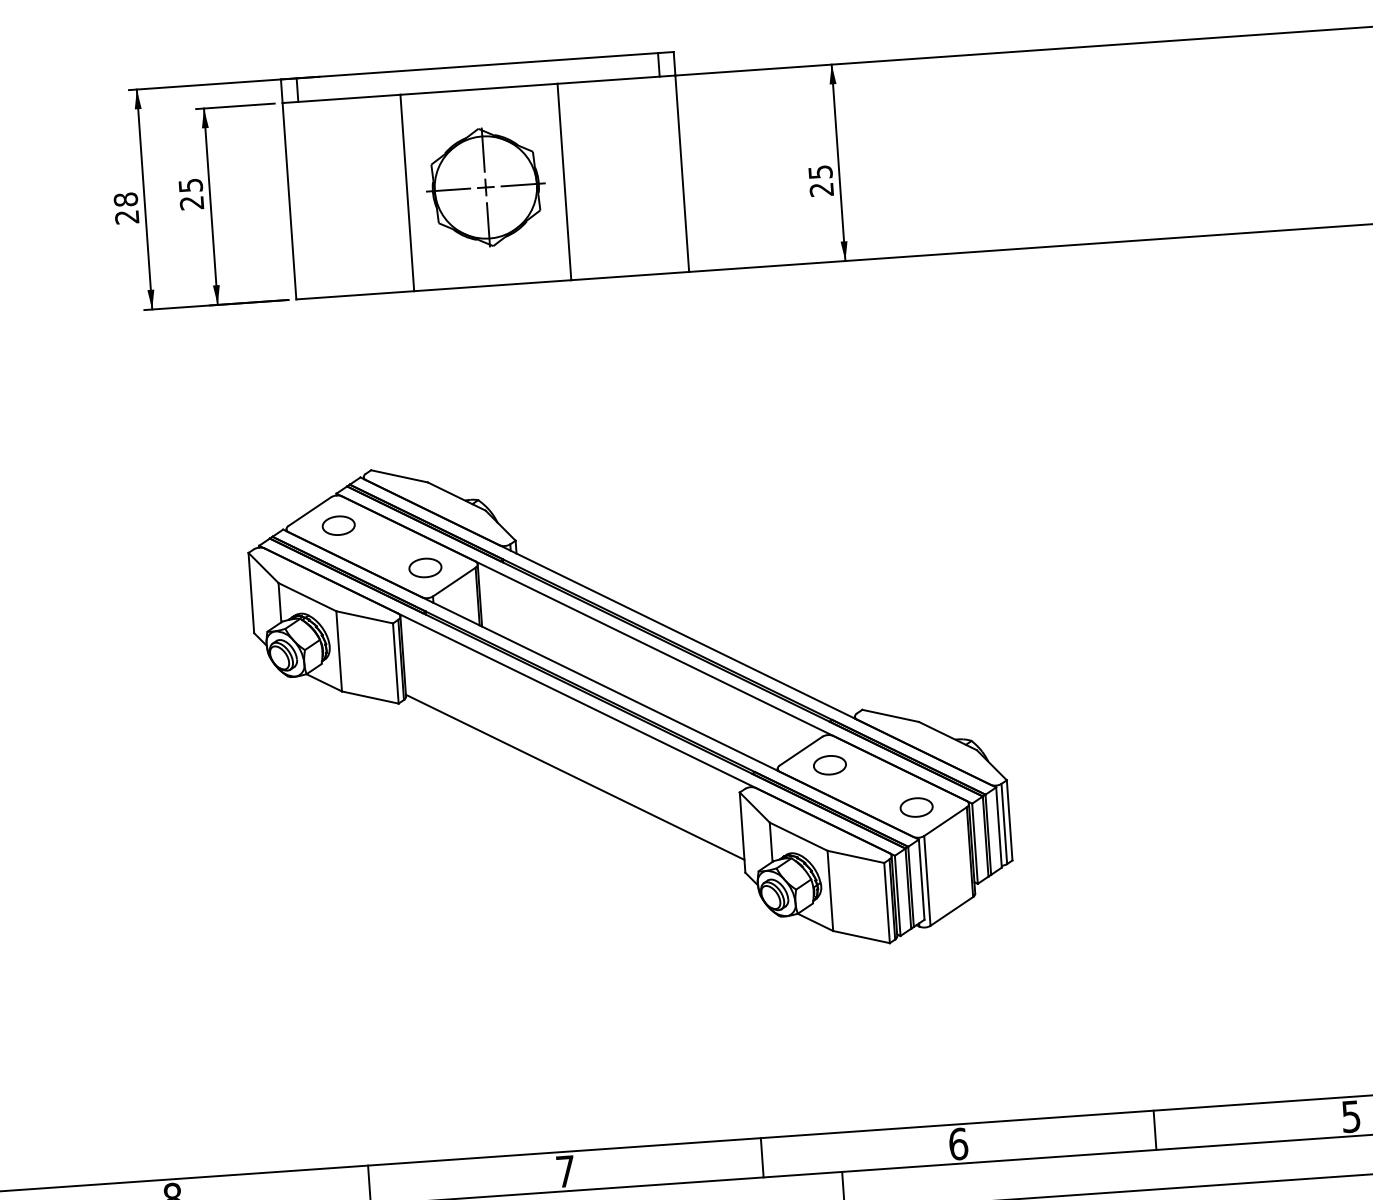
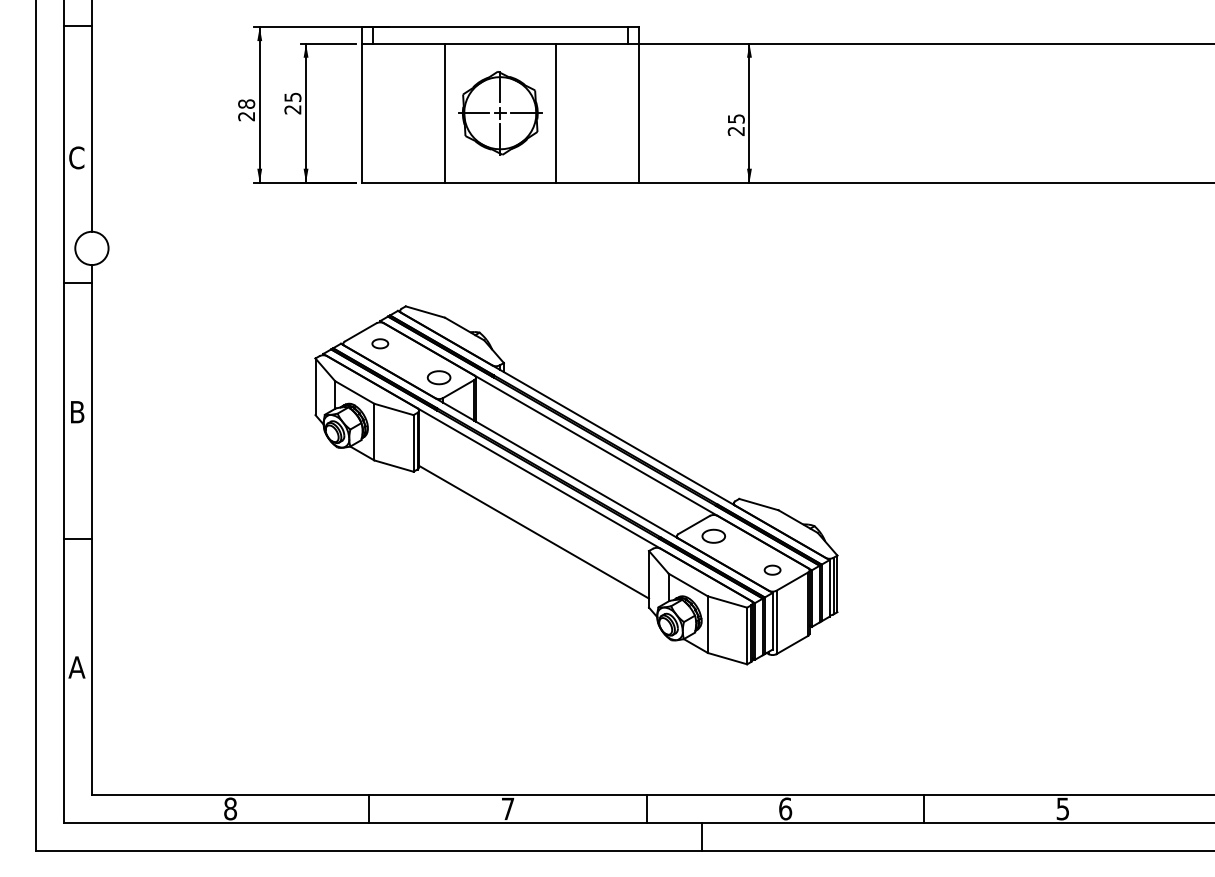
part: (339, 525) -> (380, 343), size x0.7
part: (916, 806) -> (772, 569), size x0.7

